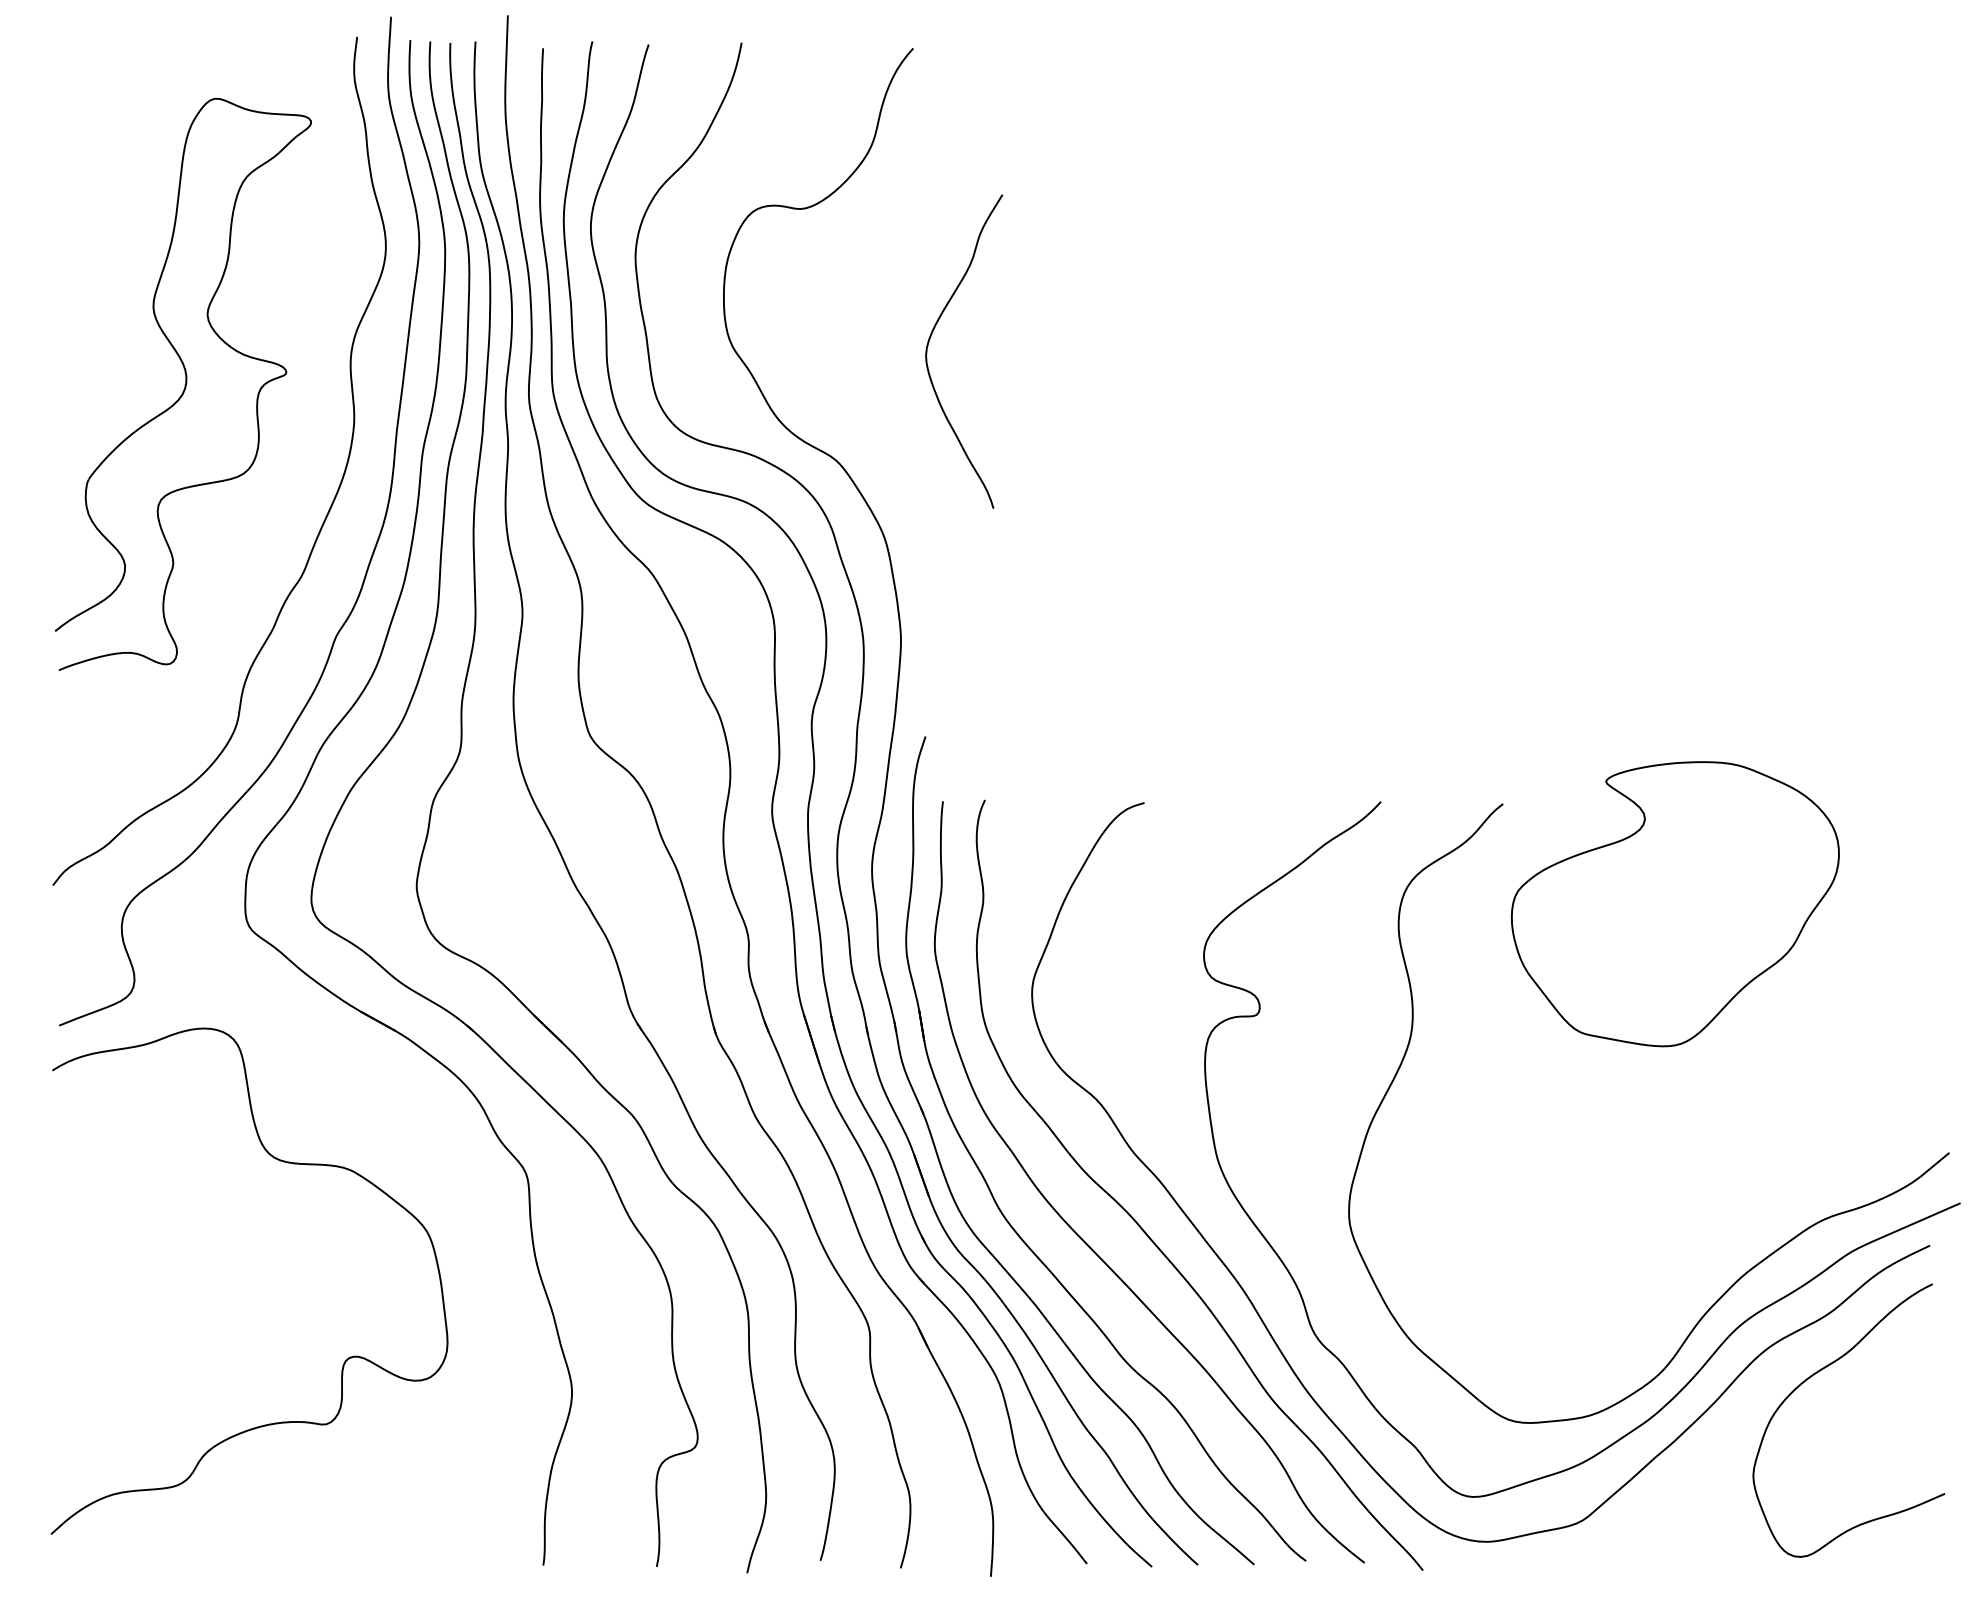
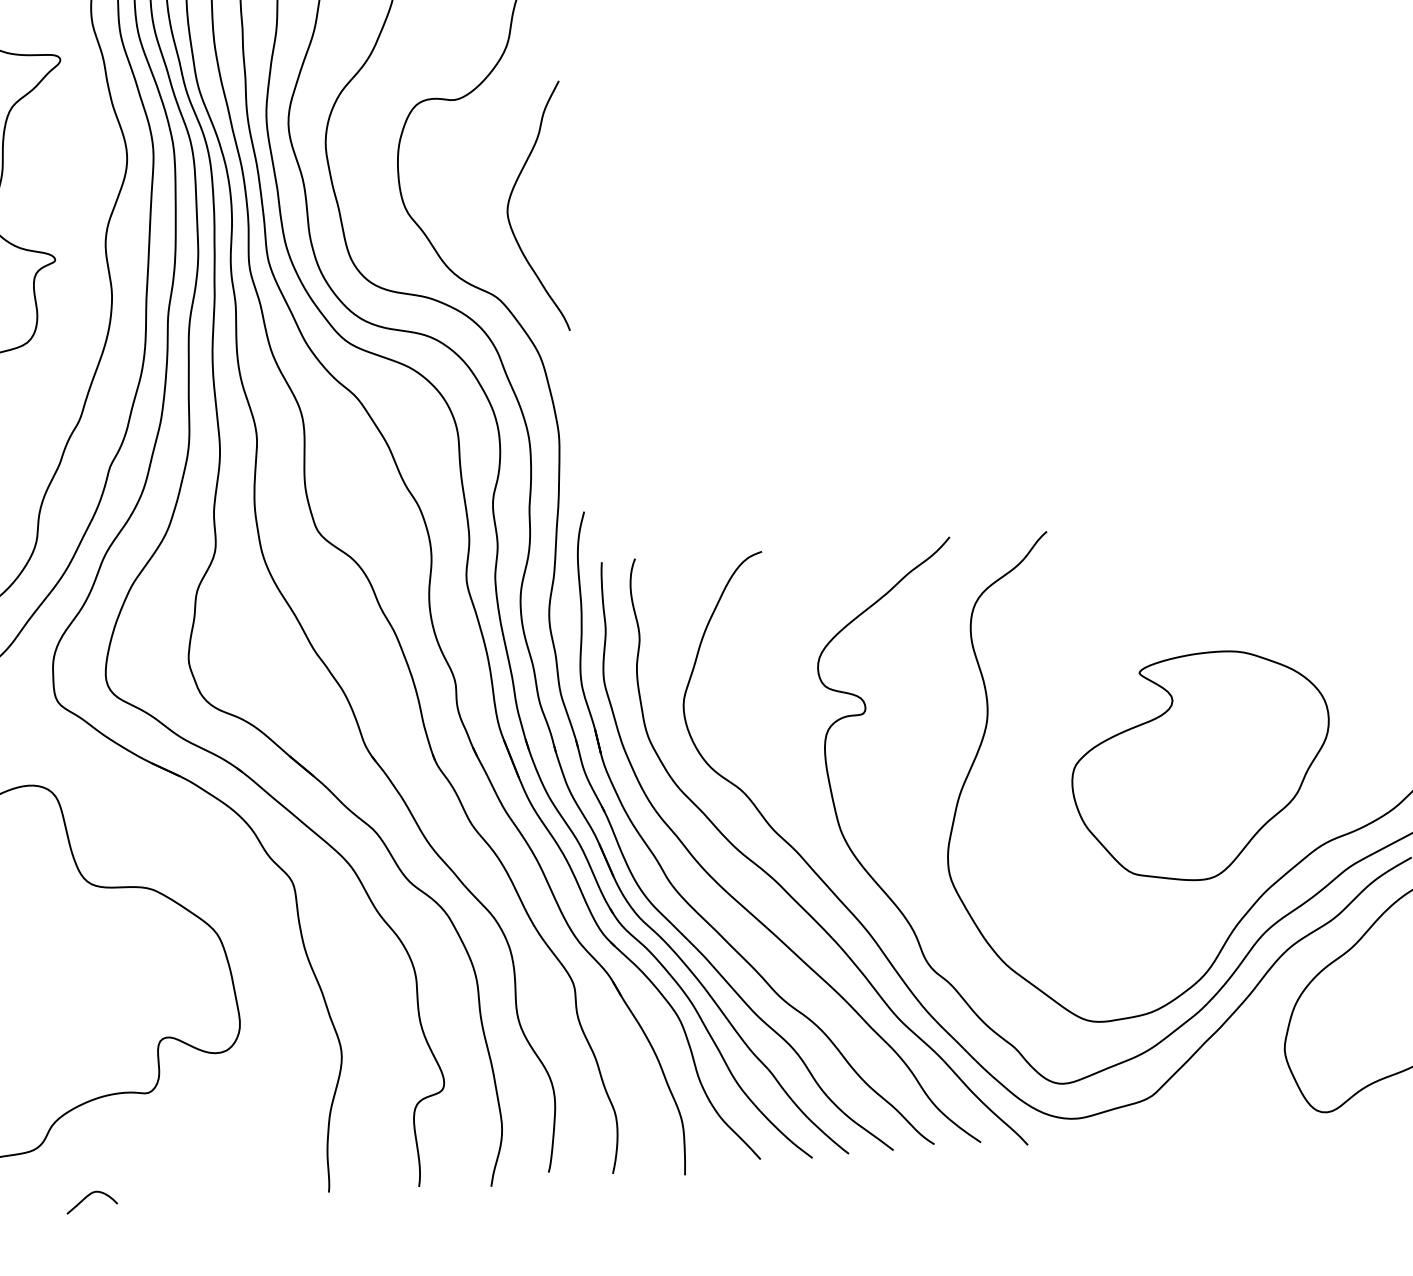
curve: (930, 339) -> (510, 200), moved
part: (1674, 904) -> (1200, 766), moved
curve: (240, 1549) -> (87, 1197), added

